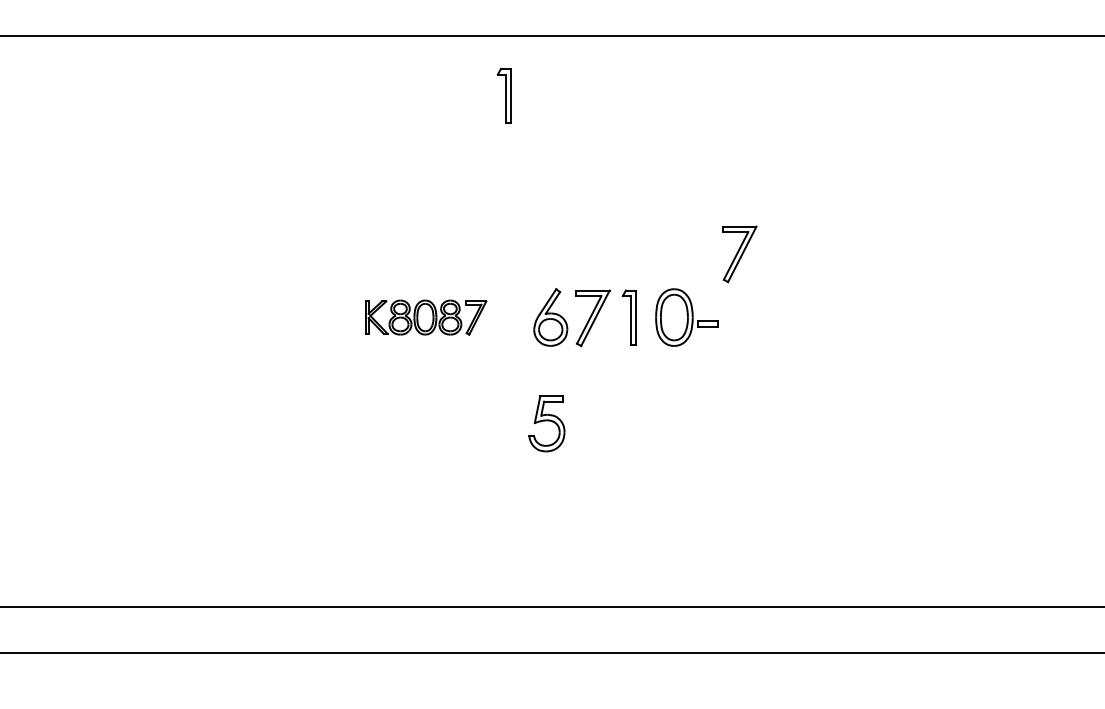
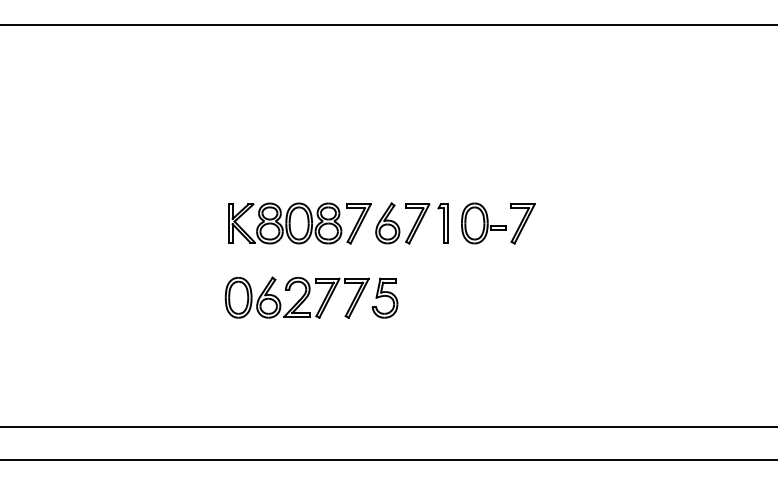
part: (503, 96) -> (354, 67), removed
part: (739, 253) -> (522, 223), moved
part: (425, 317) -> (299, 223), size x1.67
part: (421, 422) -> (296, 297), added

